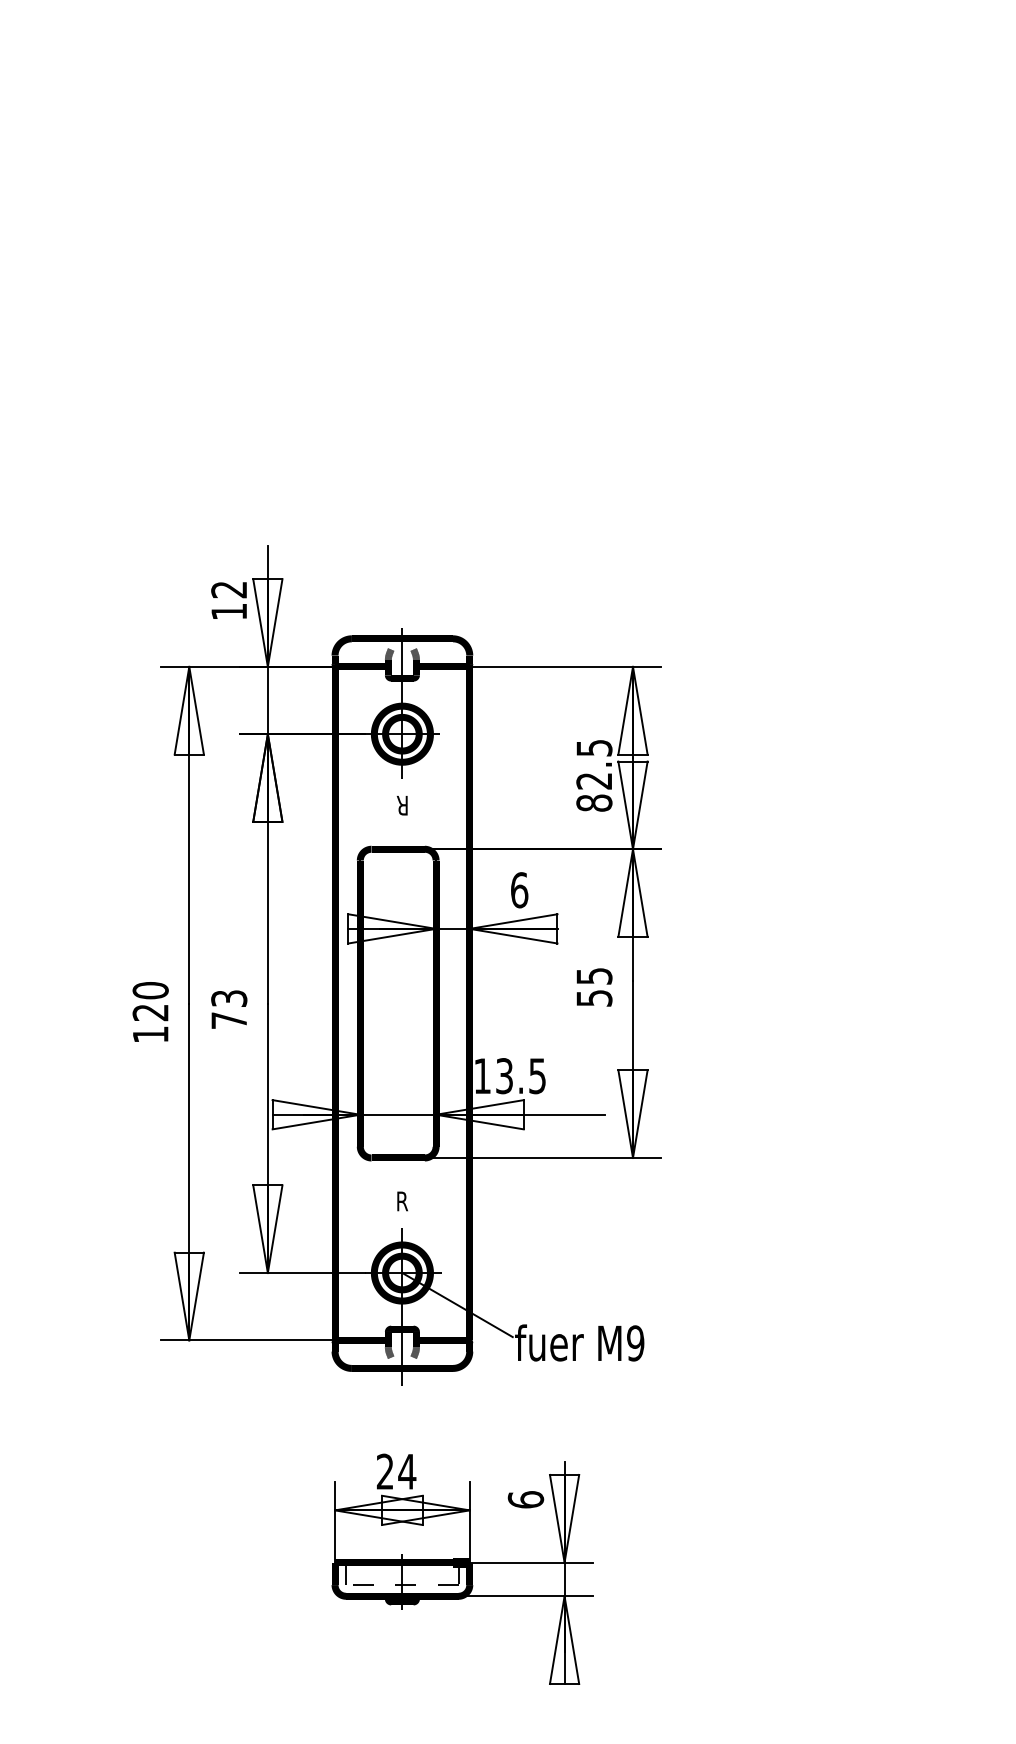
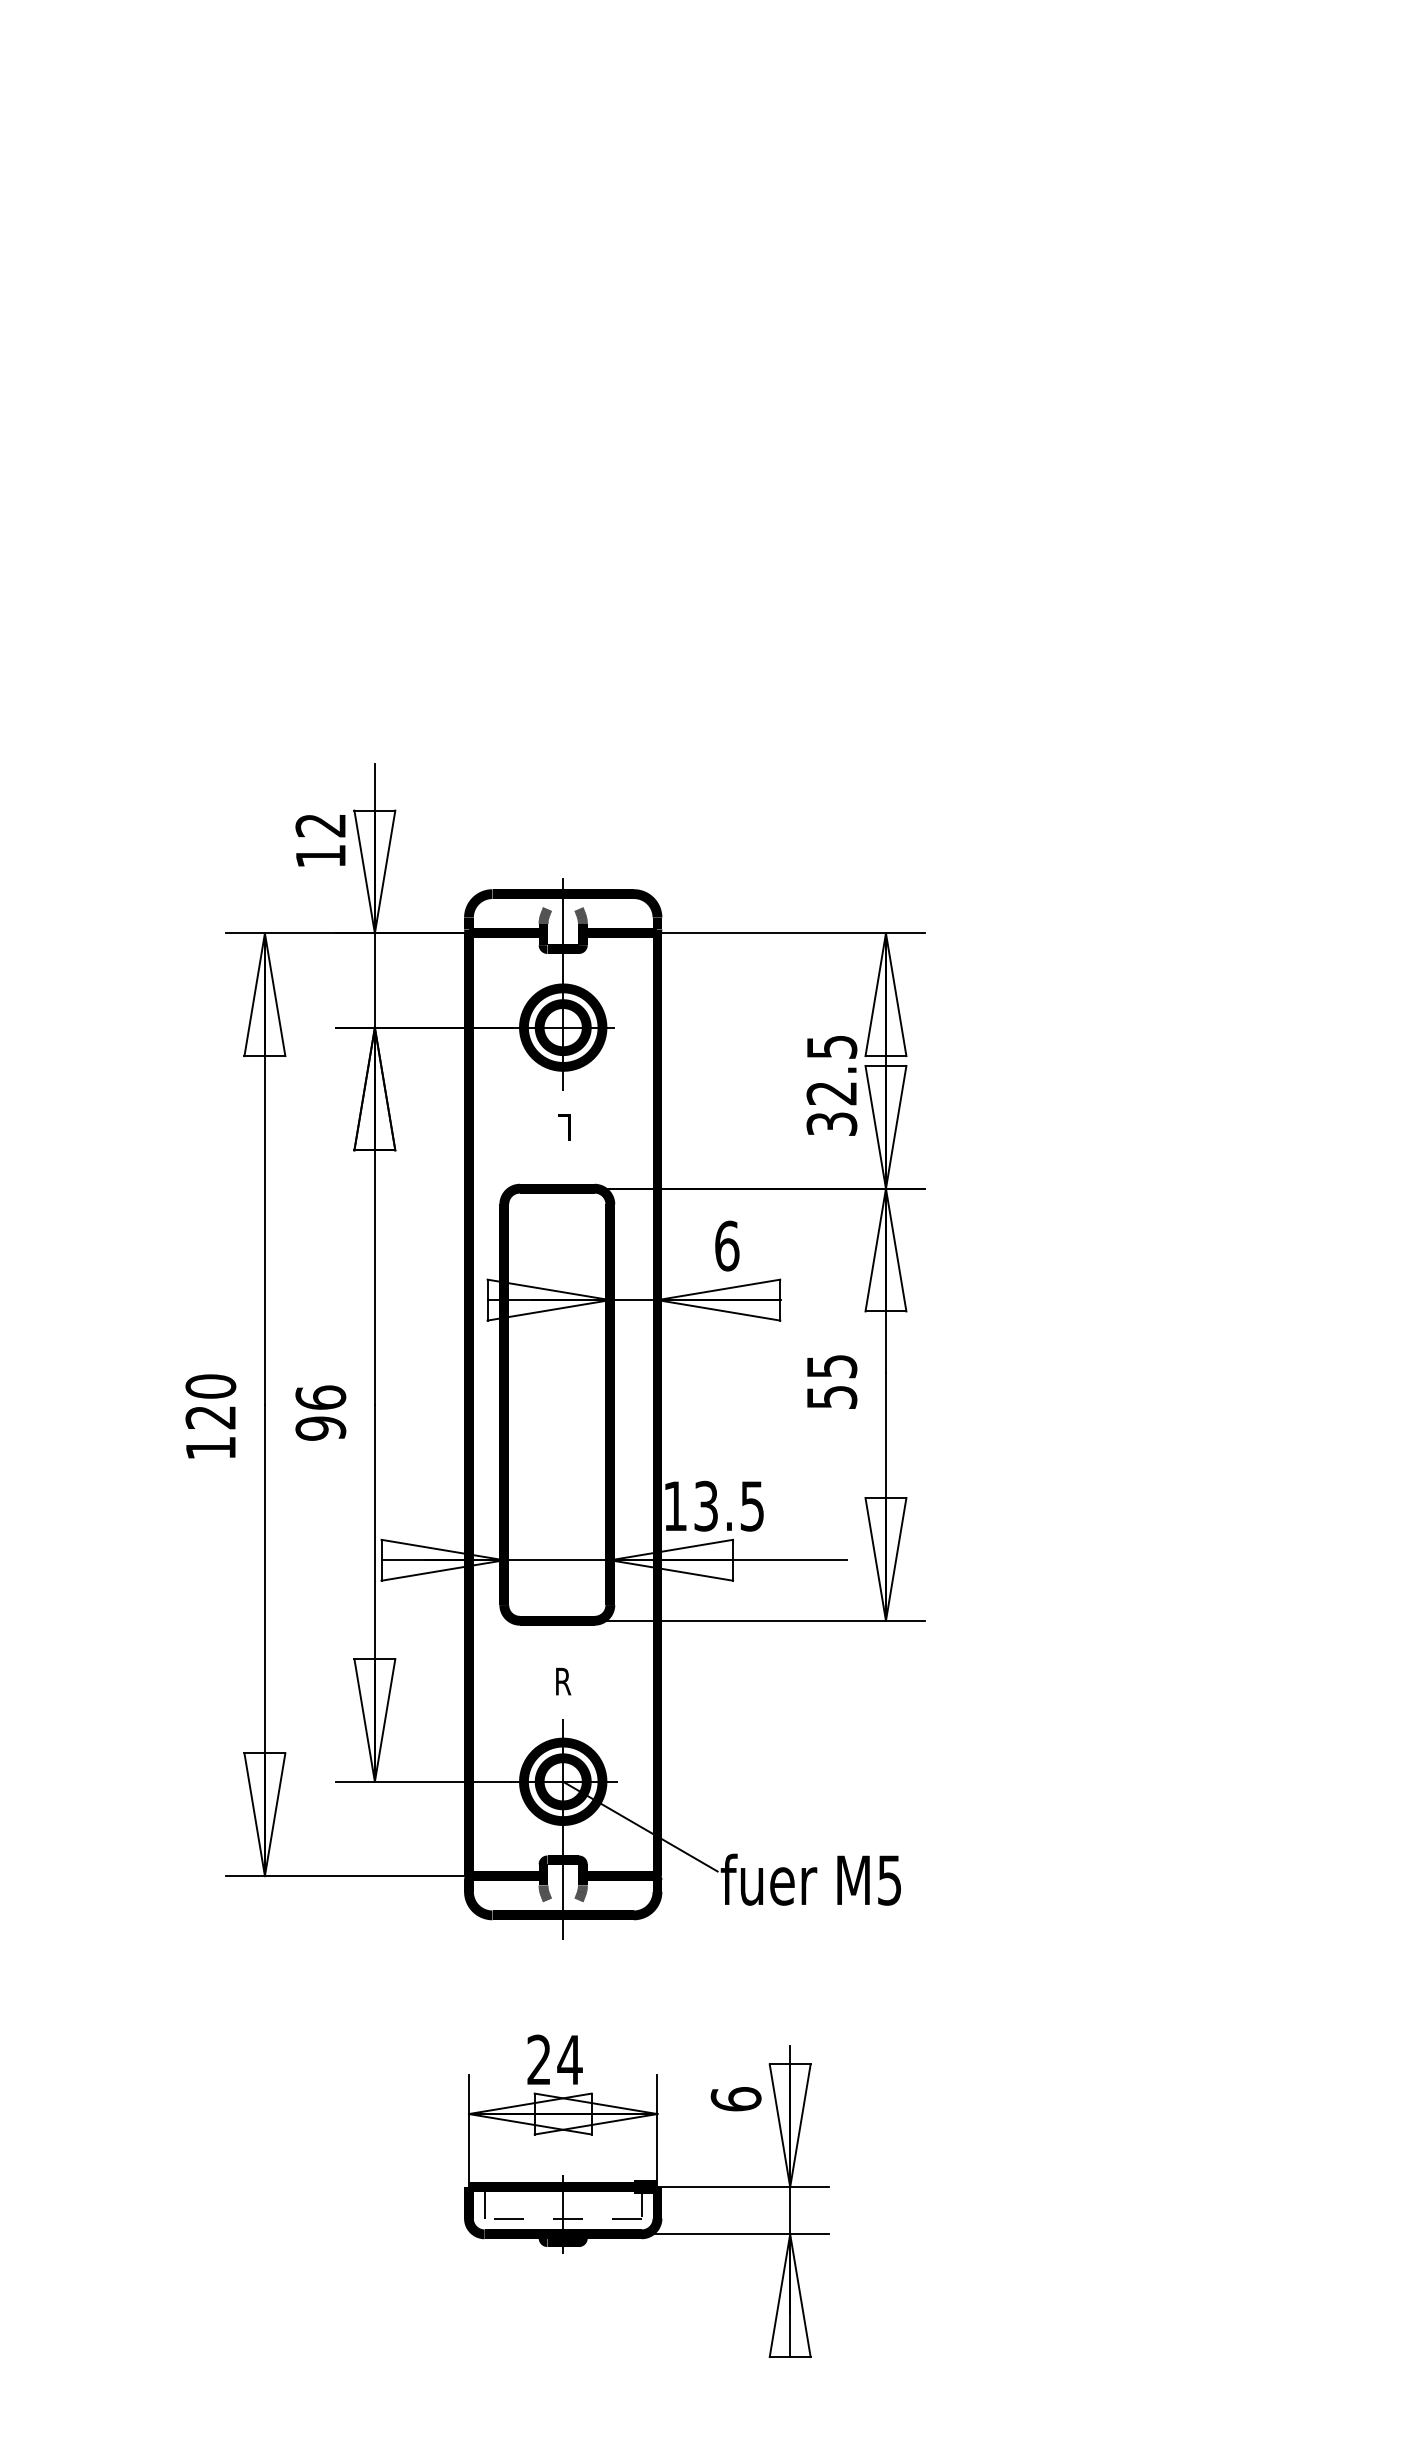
text: (594, 802) -> (832, 1123), 82.5 -> 32.5
text: (401, 805) -> (561, 1127), R -> L
text: (229, 1009) -> (321, 1412), 73 -> 96
text: (635, 1343) -> (889, 1880), M9 -> M5

